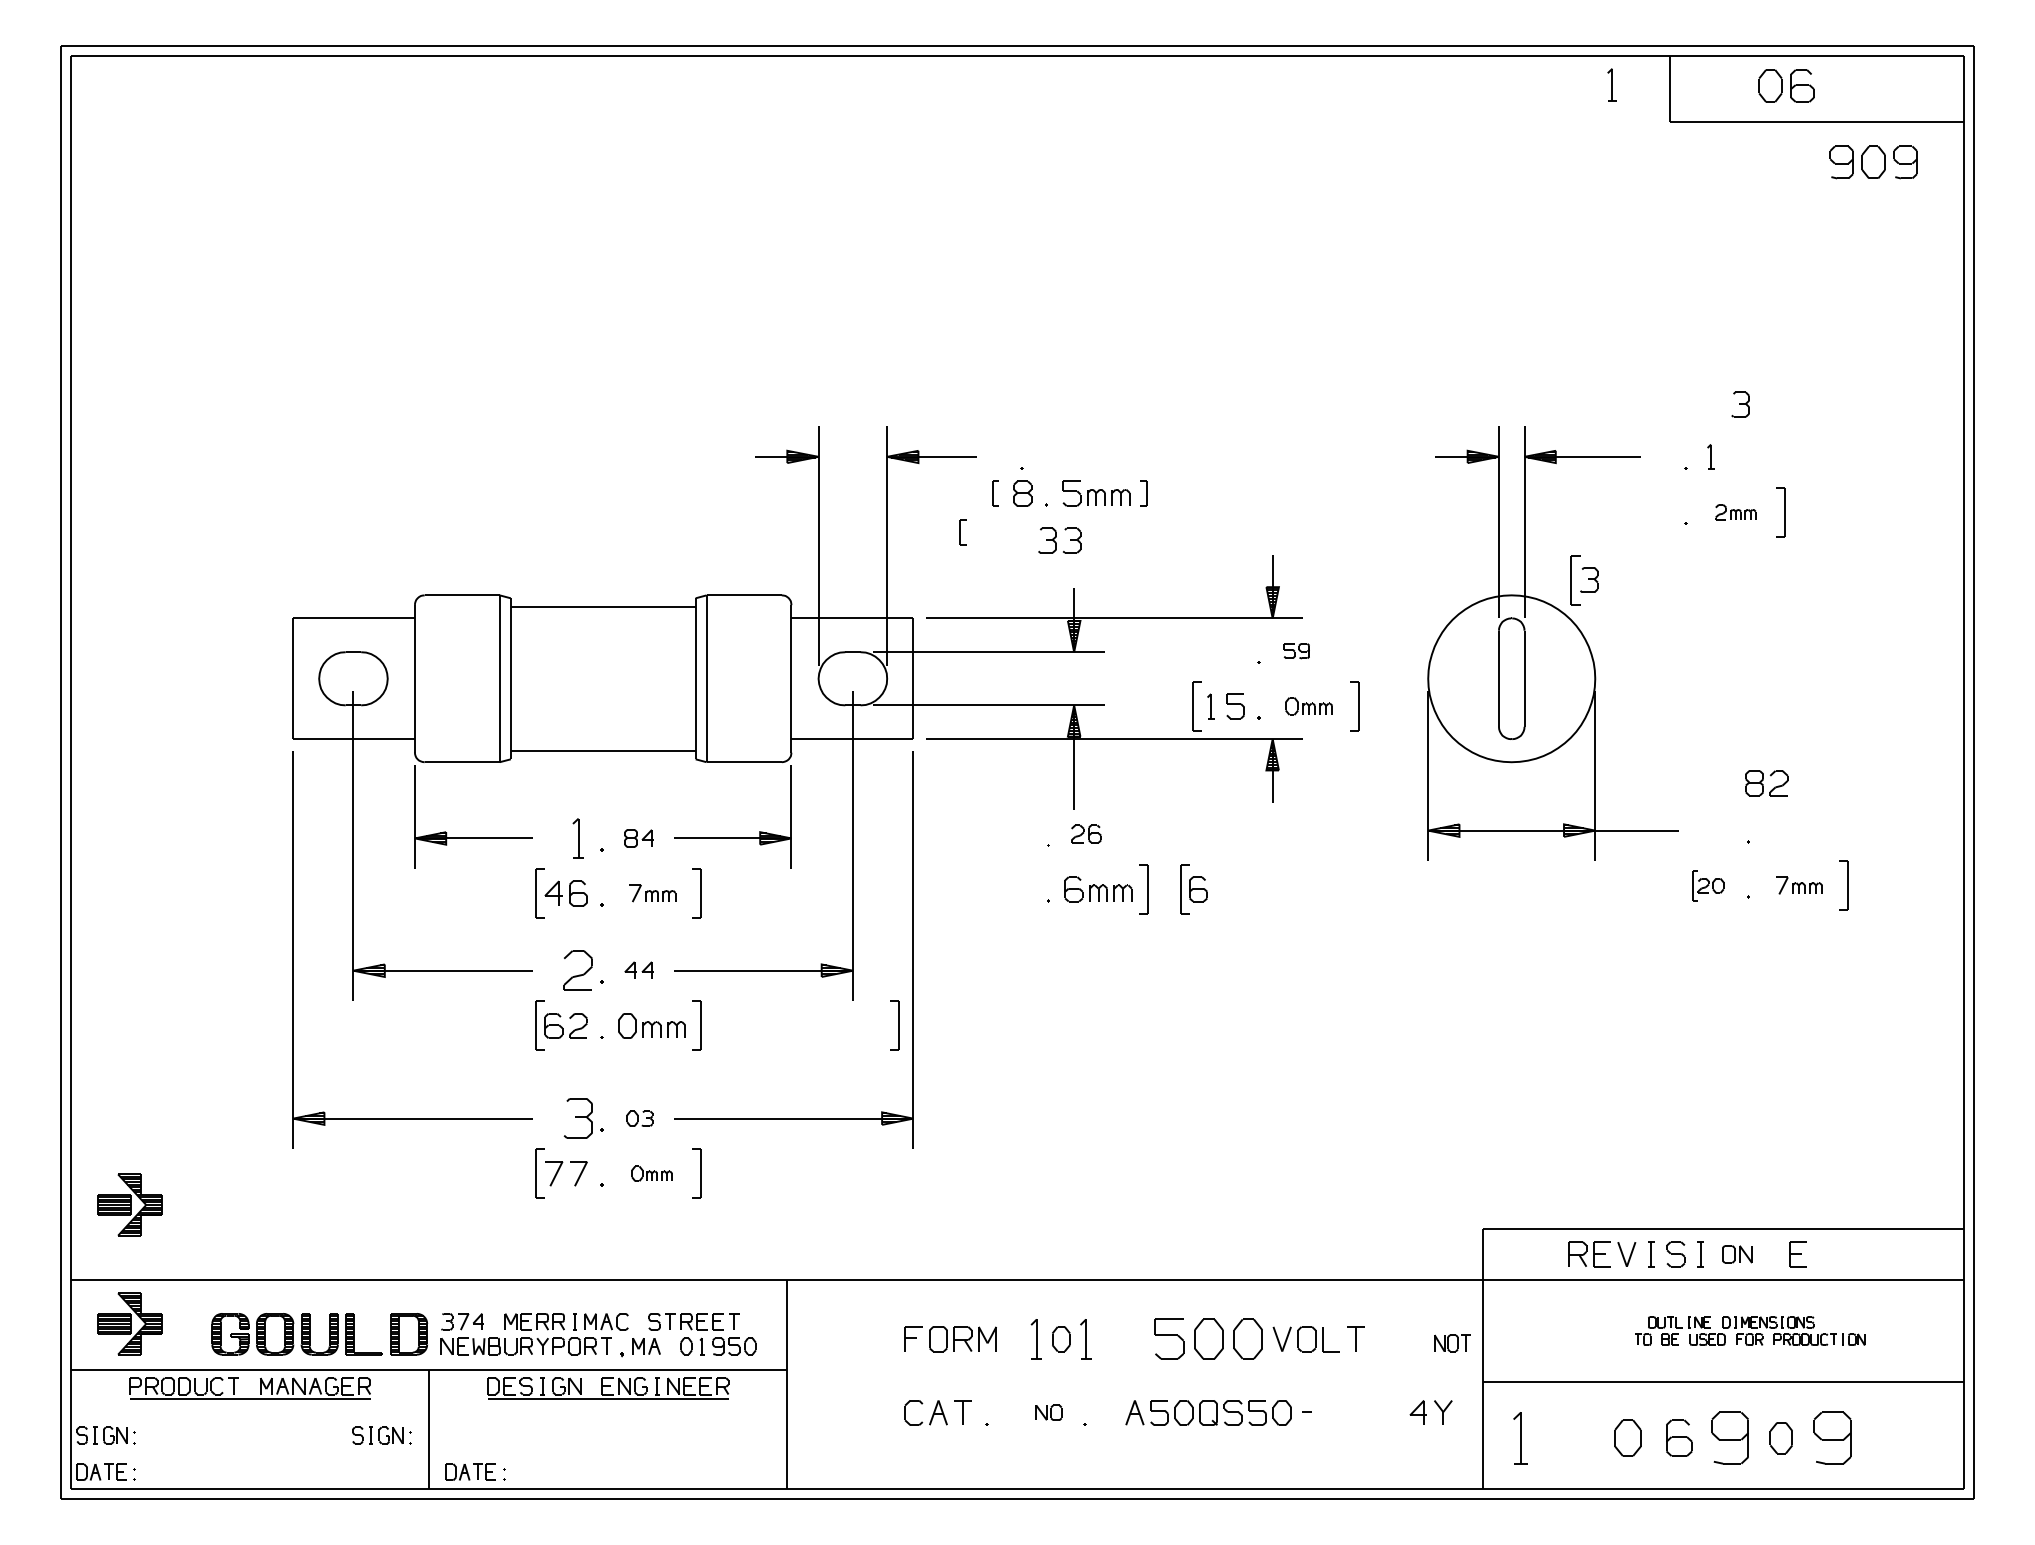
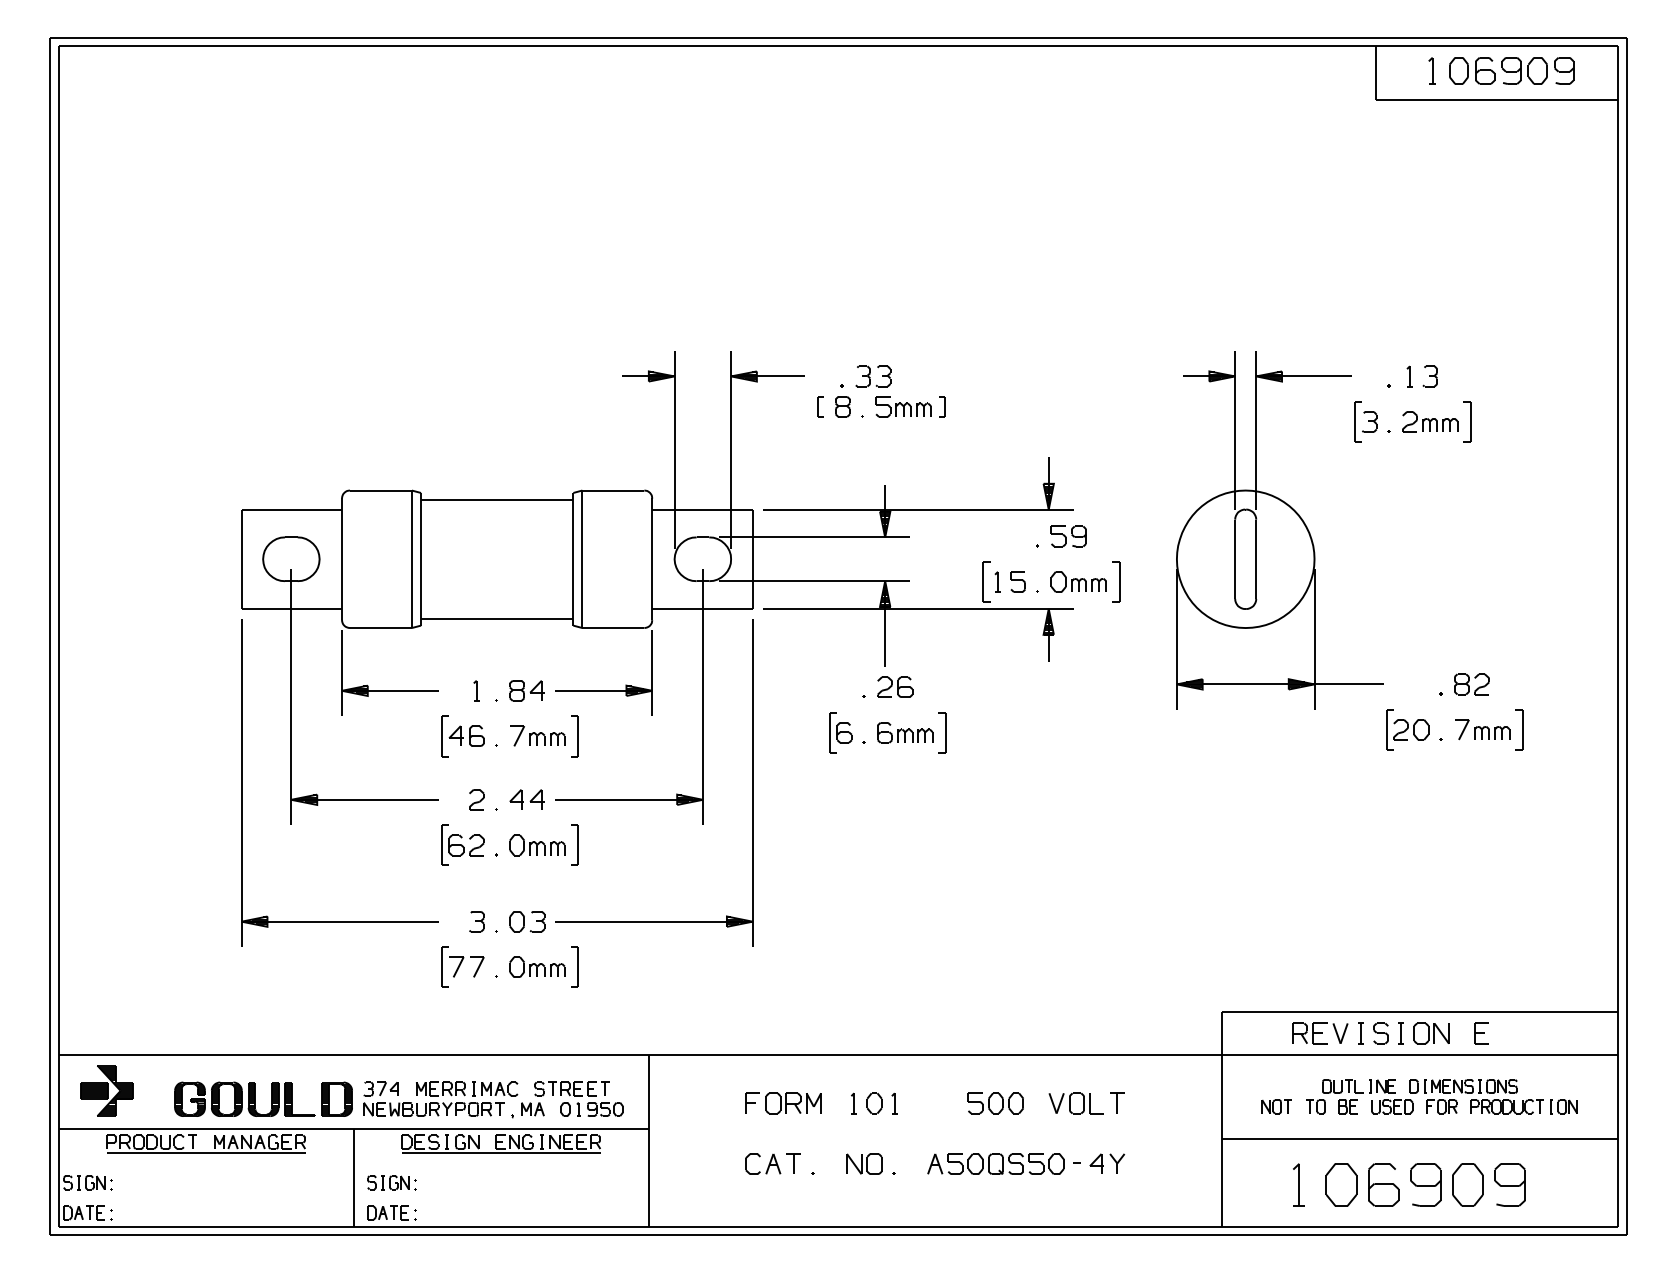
part: (1610, 84) -> (1431, 70), moved
part: (1873, 162) -> (1537, 70), moved
part: (1739, 404) -> (1429, 376), moved
part: (1736, 511) -> (1430, 421), size x1.67
part: (962, 532) -> (793, 438), removed
part: (1059, 540) -> (873, 376), moved
part: (1584, 579) -> (1365, 421), moved
part: (1296, 651) -> (1068, 536), size x1.67
part: (1308, 705) -> (1078, 581), size x1.43
part: (1766, 783) -> (1471, 684), moved
part: (1086, 833) -> (895, 686), size x1.43
part: (578, 838) -> (476, 690), size x0.62
part: (638, 838) -> (526, 690), size x1.43
part: (1708, 885) -> (1407, 729), size x1.67
part: (1799, 885) -> (1482, 729), size x1.43
part: (1193, 889) -> (840, 732), moved
part: (652, 892) -> (537, 735), size x1.43
part: (578, 970) -> (476, 799), size x0.62
part: (638, 970) -> (526, 799), size x1.43
part: (894, 1024) -> (737, 844), removed
part: (578, 1118) -> (476, 921), size x0.62
part: (640, 1118) -> (527, 921), size x1.67
part: (652, 1173) -> (537, 966), size x1.67
part: (129, 1204) -> (106, 992), removed
part: (1737, 1254) -> (1431, 1033), size x1.43
part: (1749, 1330) -> (1441, 1096), size x1.43
part: (1035, 1339) -> (853, 1103), size x0.62
part: (1085, 1339) -> (894, 1103), size x0.62
part: (1208, 1339) -> (995, 1103), size x0.62
part: (1452, 1342) -> (1276, 1106), moved
part: (1049, 1412) -> (864, 1163), size x1.67
part: (1431, 1412) -> (1107, 1163), moved
part: (381, 1435) -> (391, 1182), moved
part: (1519, 1437) -> (1298, 1184), moved
part: (1627, 1437) -> (1341, 1184), size x1.43
part: (1678, 1437) -> (1383, 1184), size x1.43
part: (1780, 1437) -> (1467, 1184), size x1.67

